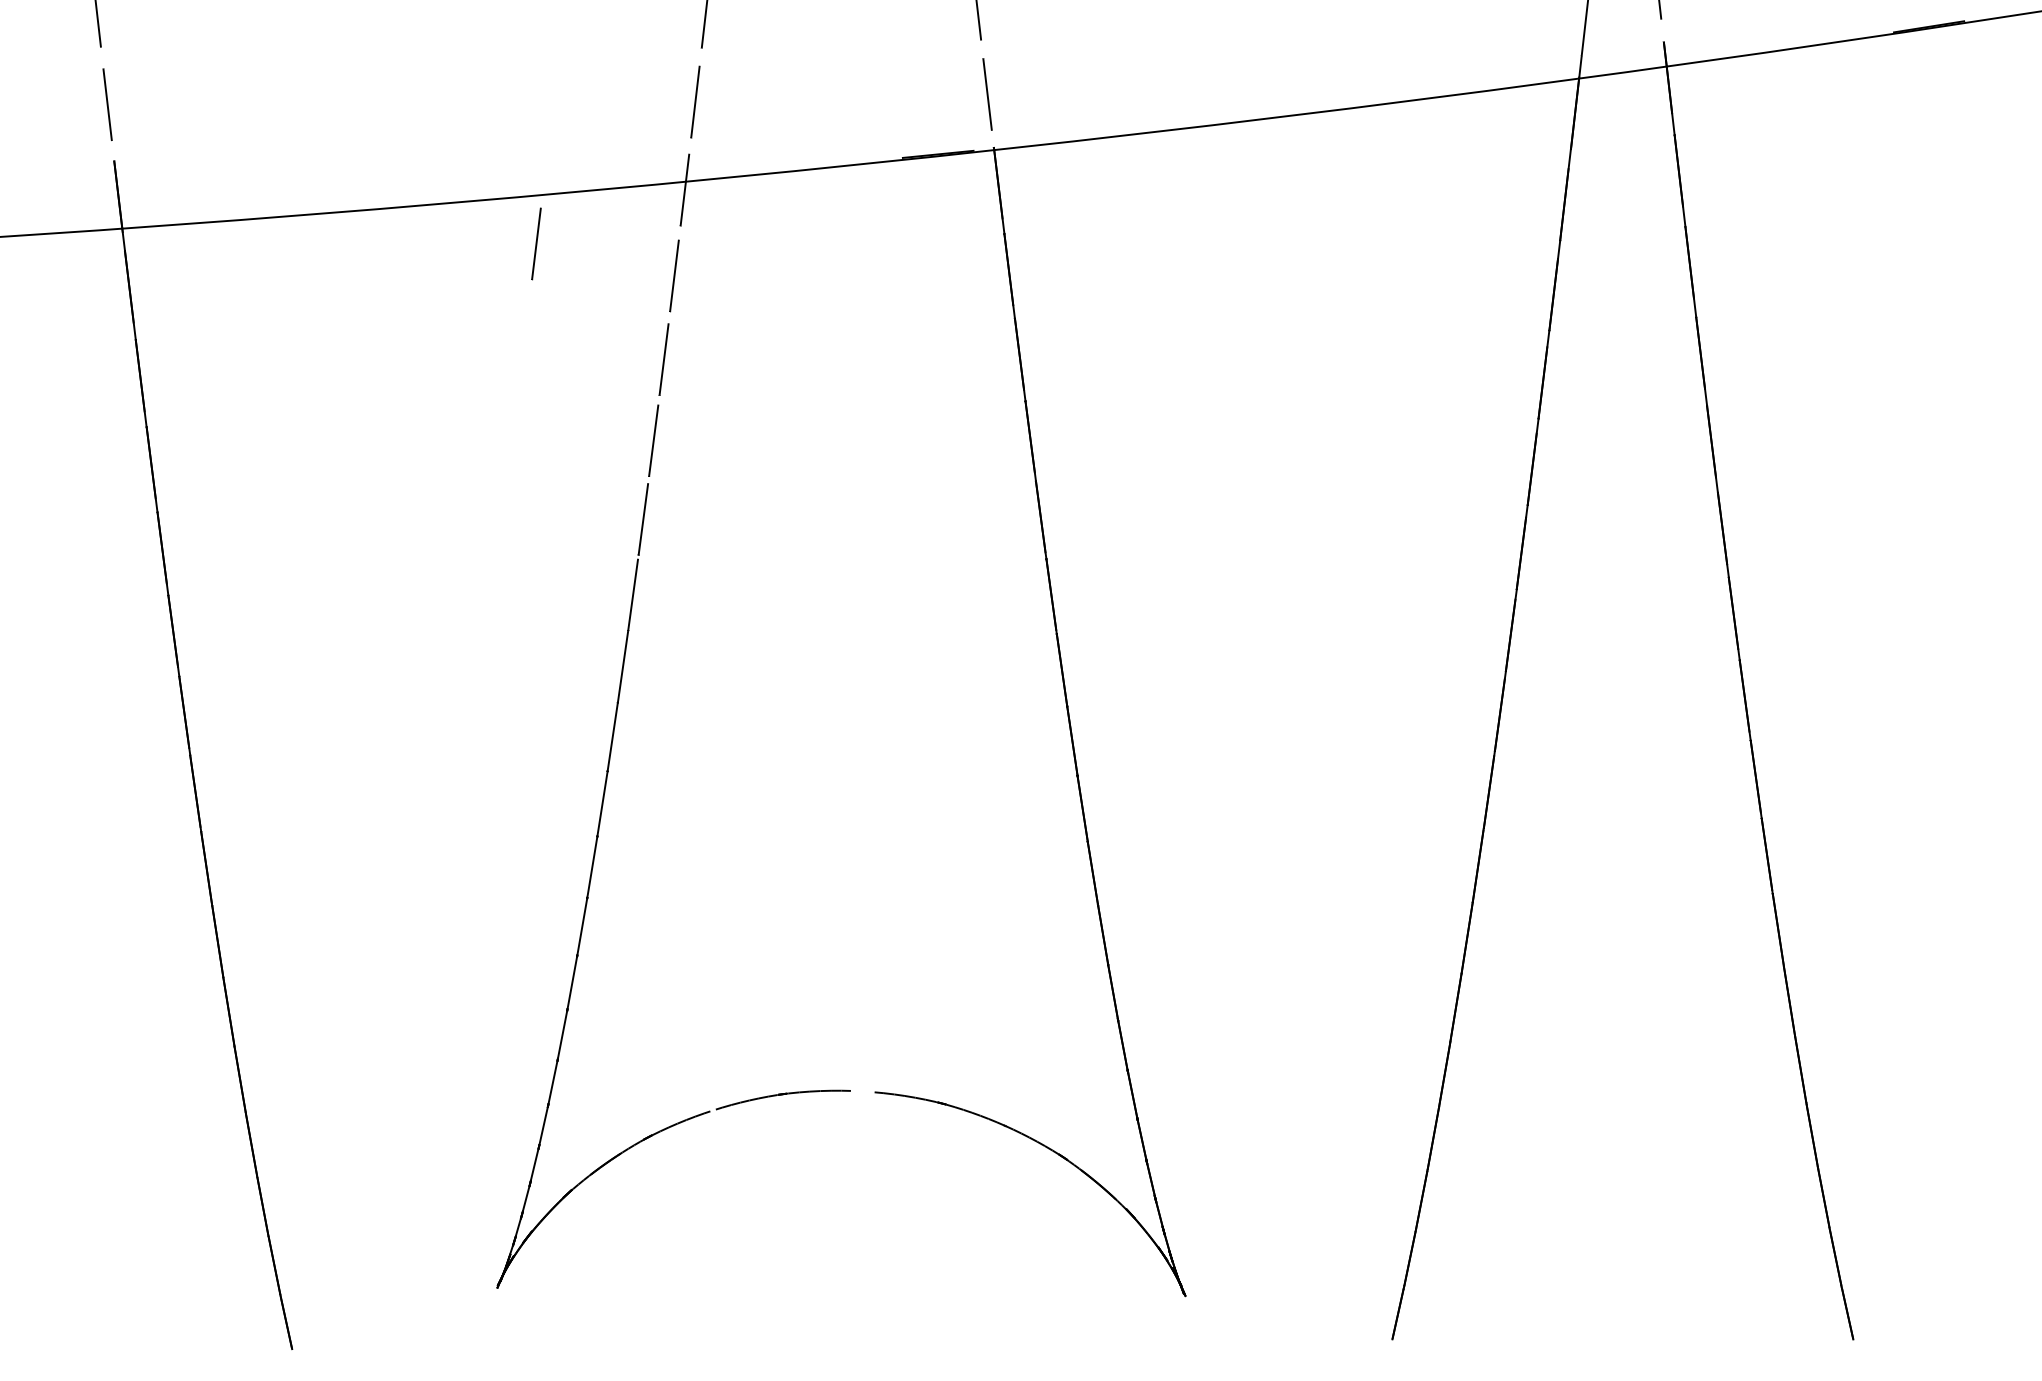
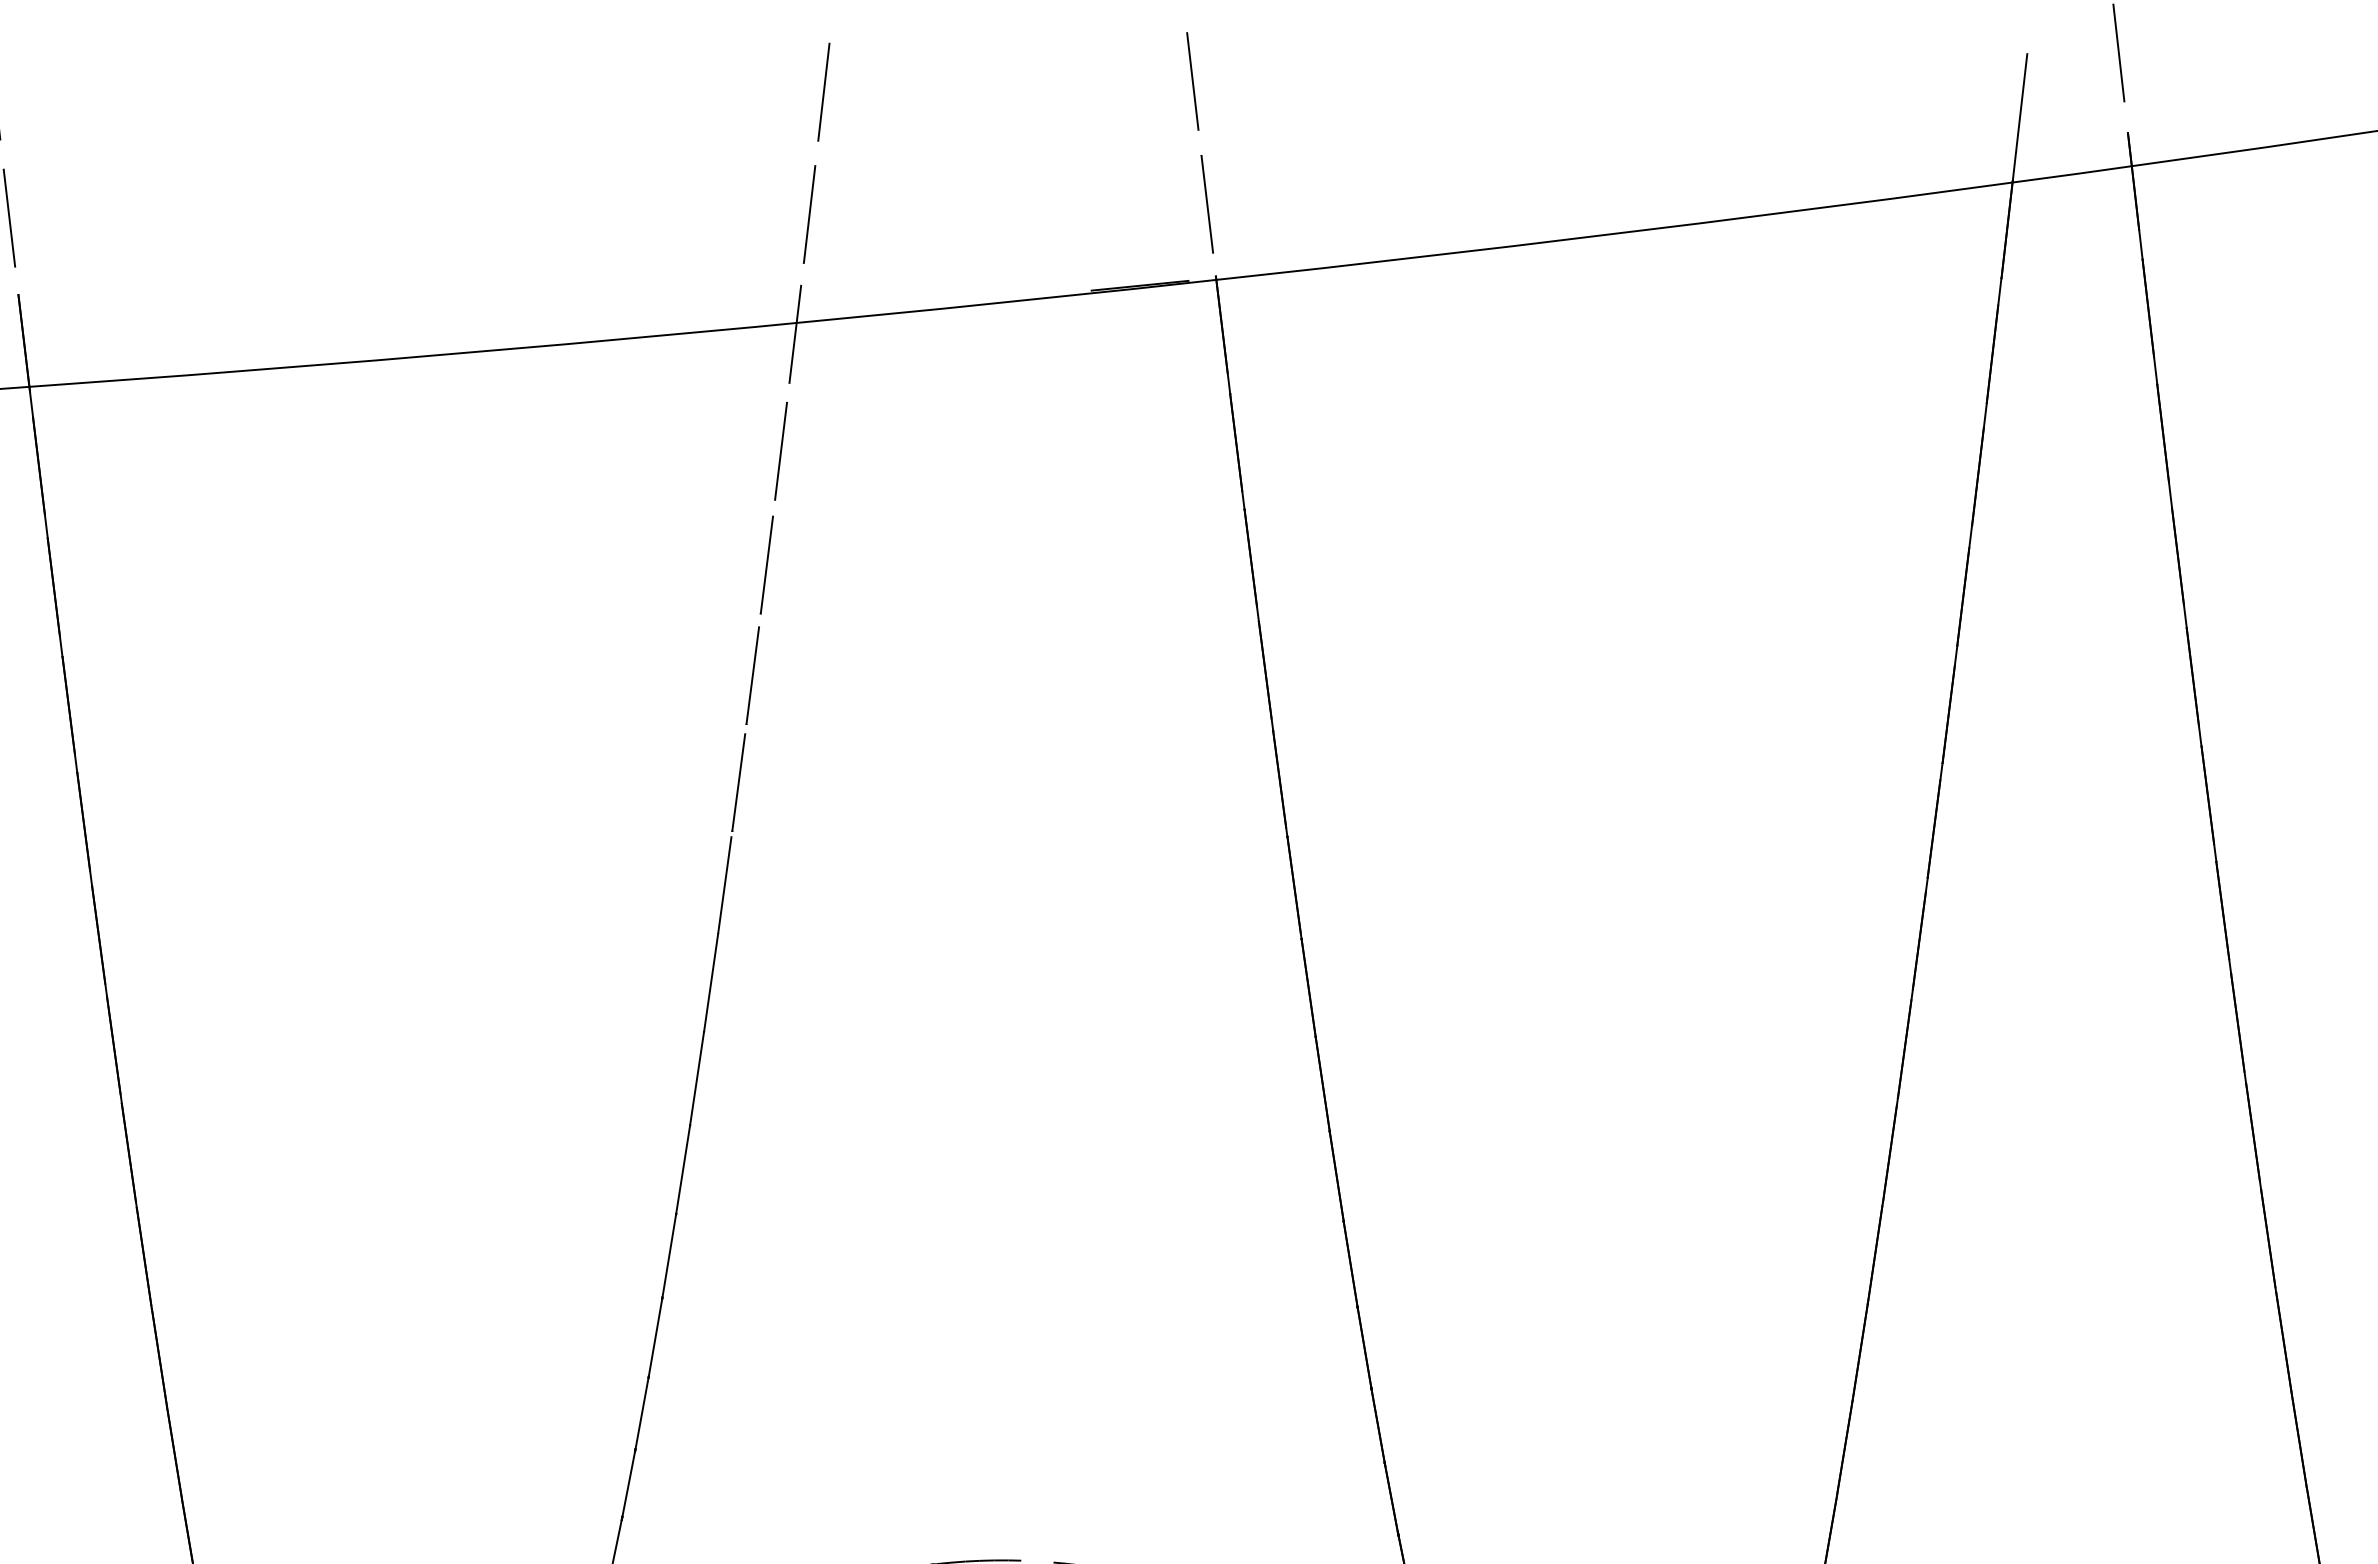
line: (536, 243) -> (593, 407), removed

